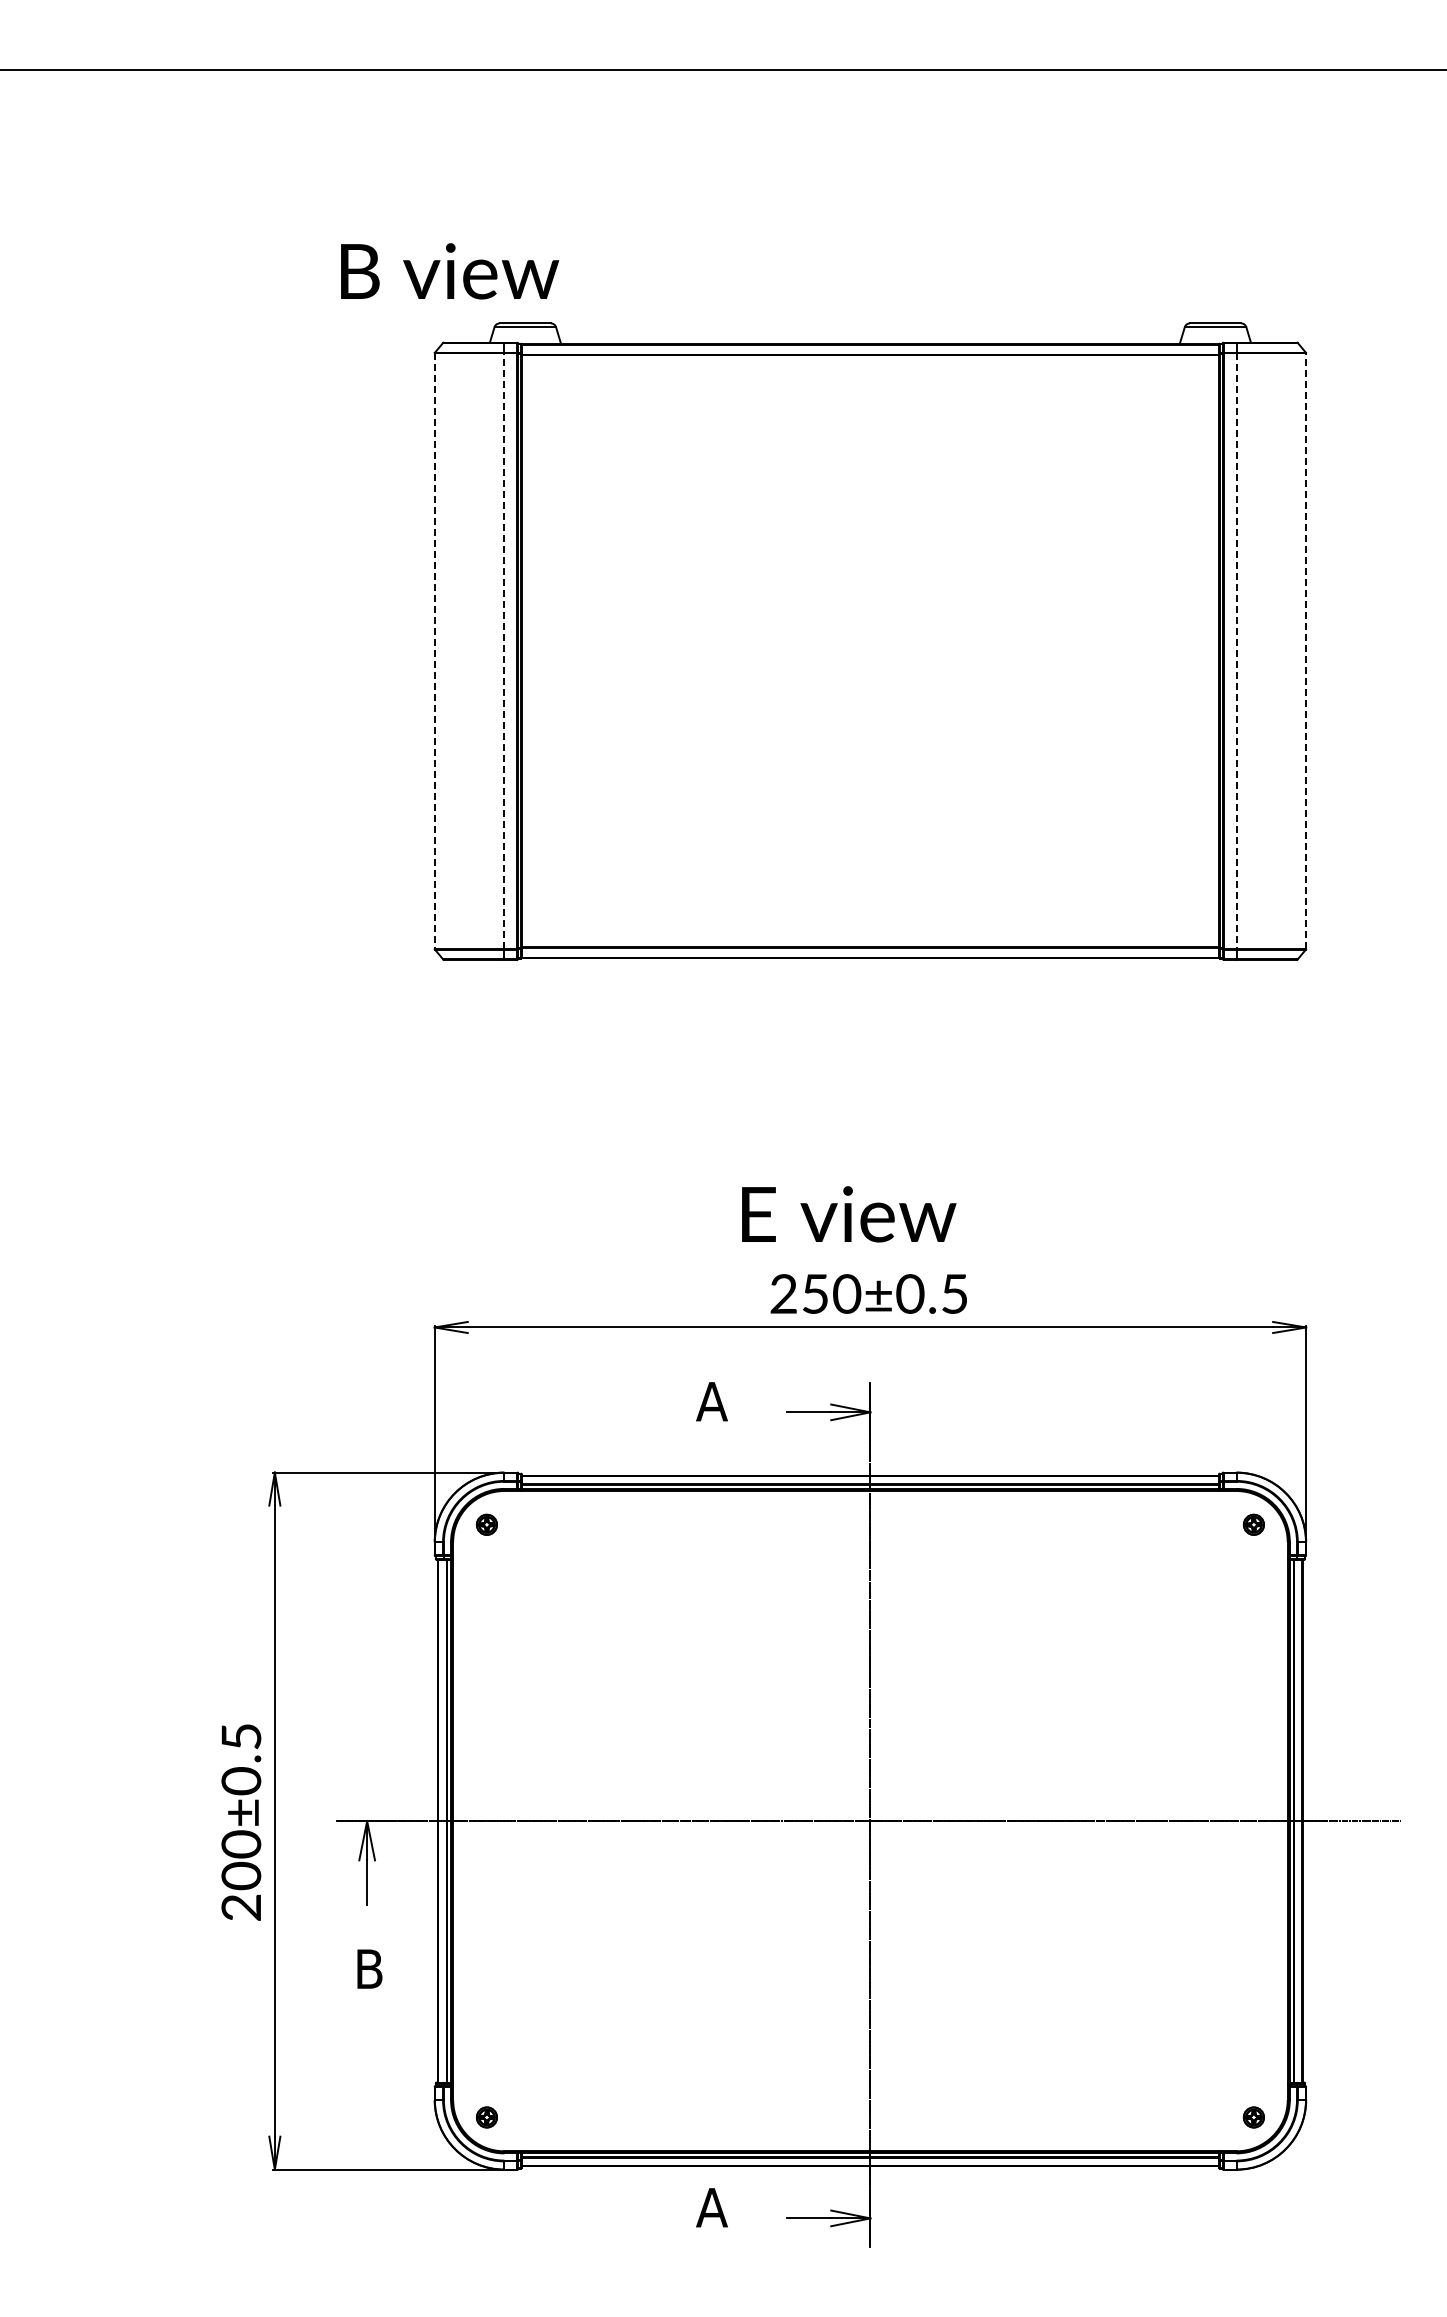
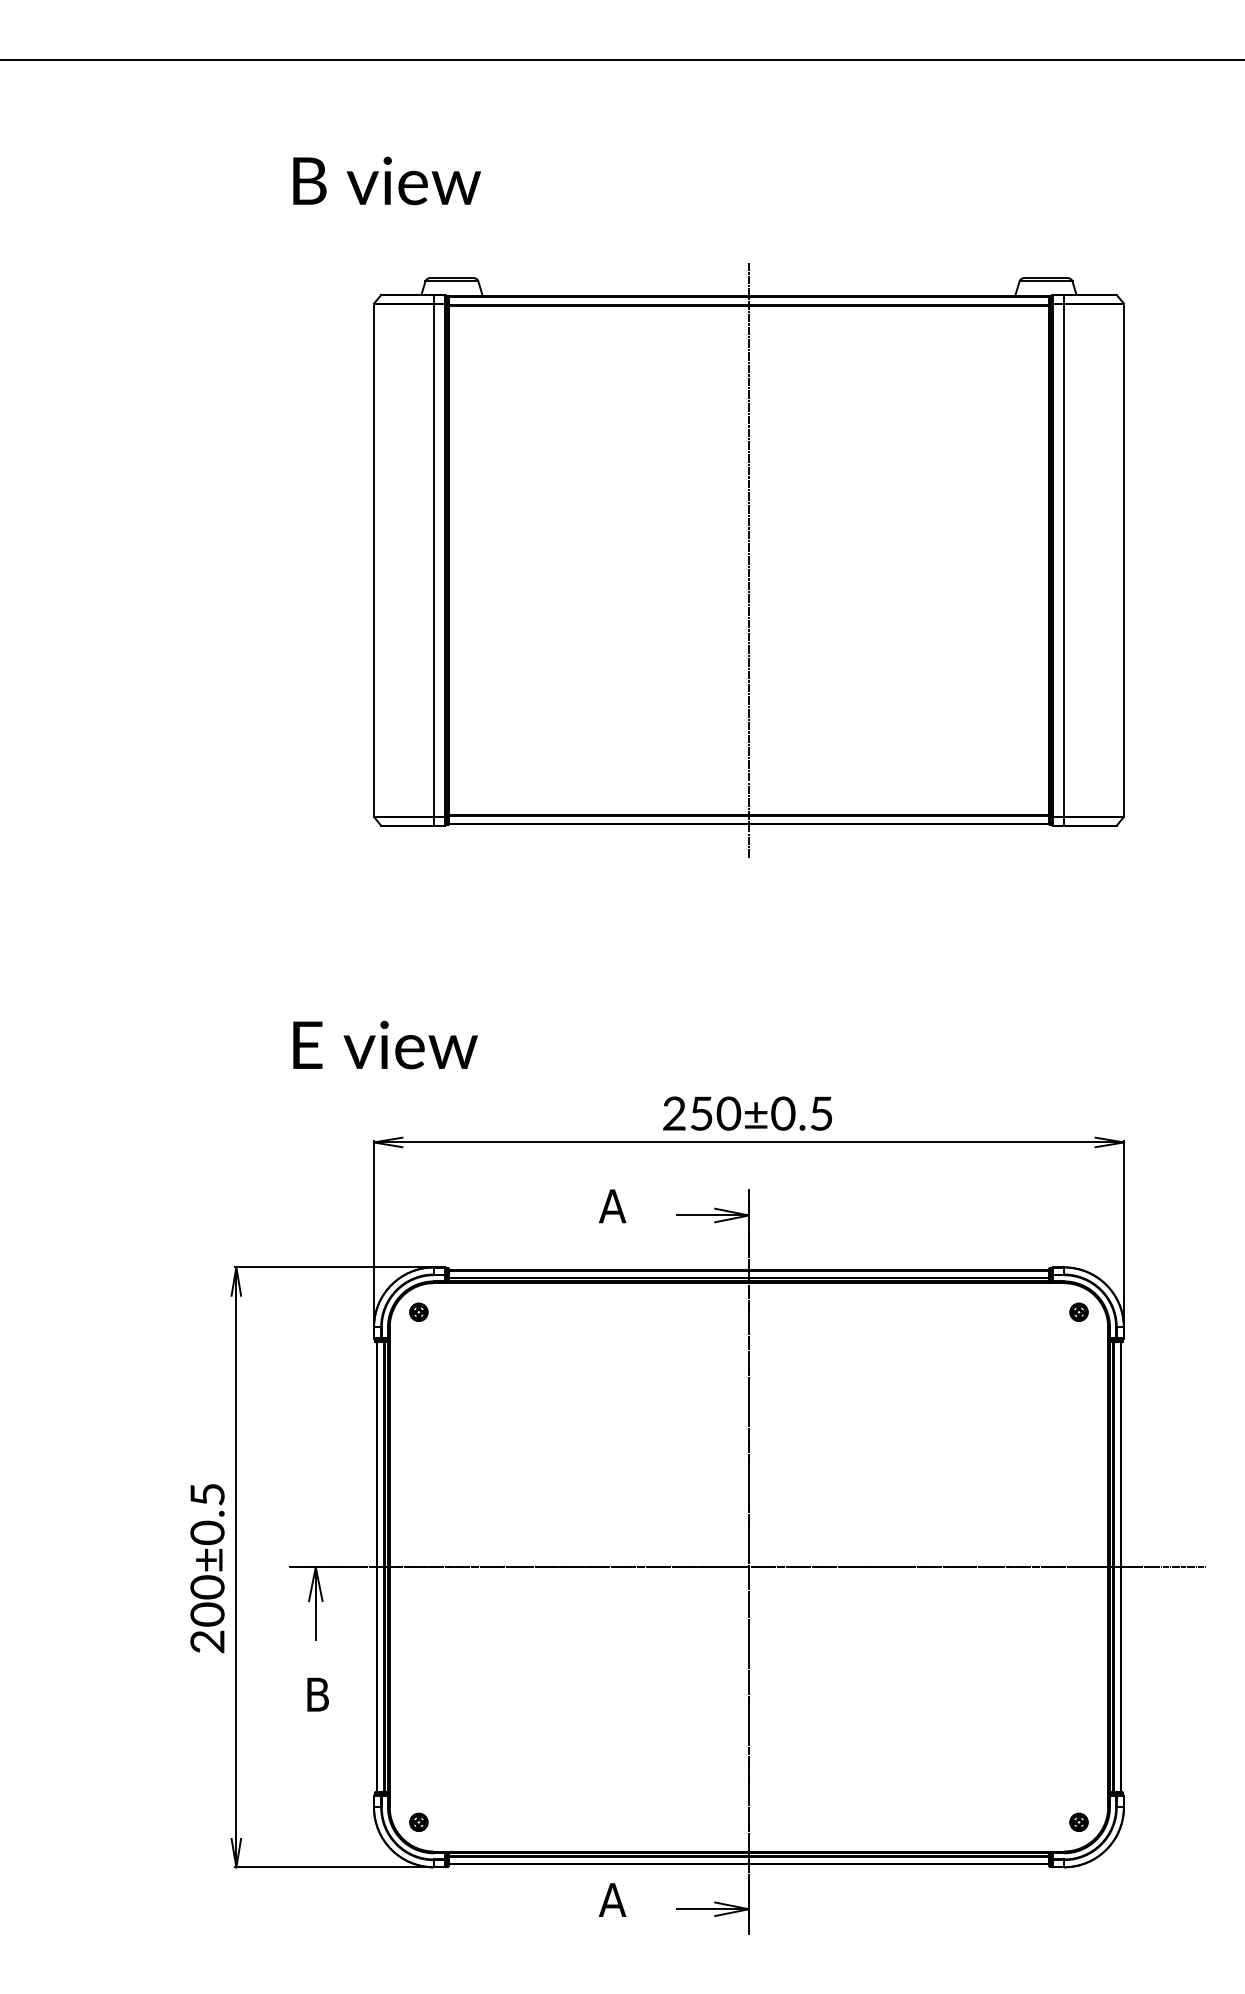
text: (450, 271) -> (387, 181), moved
line: (870, 650) -> (749, 559), added
line: (434, 651) -> (373, 560), dashed -> solid
line: (504, 651) -> (434, 560), dashed -> solid
line: (1236, 651) -> (1064, 560), dashed -> solid
line: (1306, 651) -> (1124, 560), dashed -> solid
text: (849, 1214) -> (385, 1045), moved

